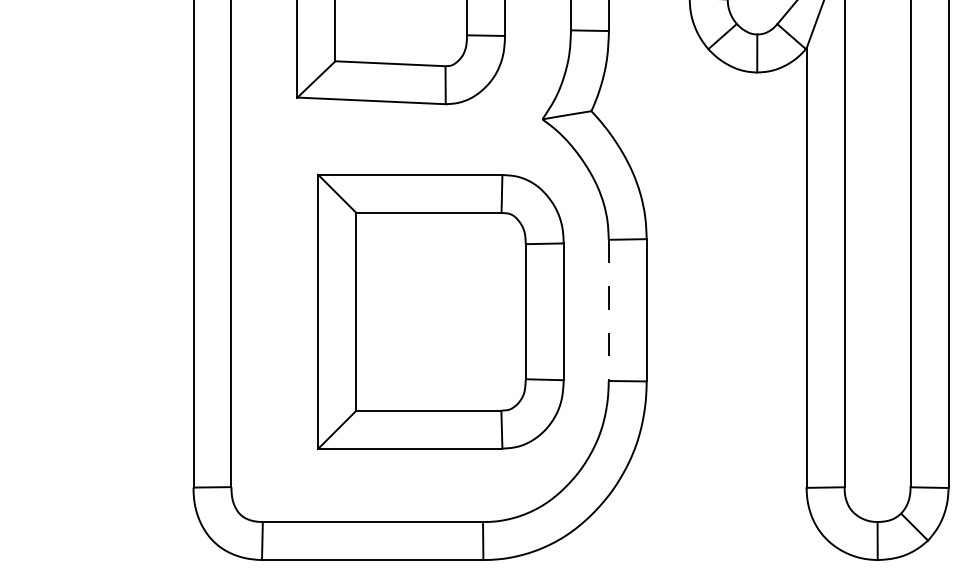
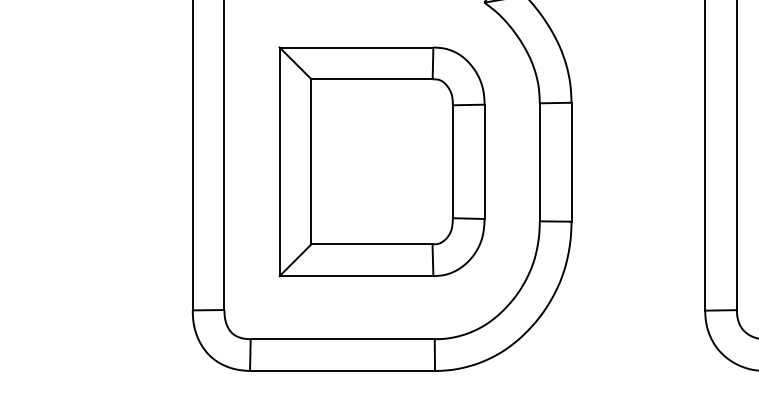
line: (608, 310) -> (539, 162), dashed -> solid
part: (440, 311) -> (381, 161), moved

